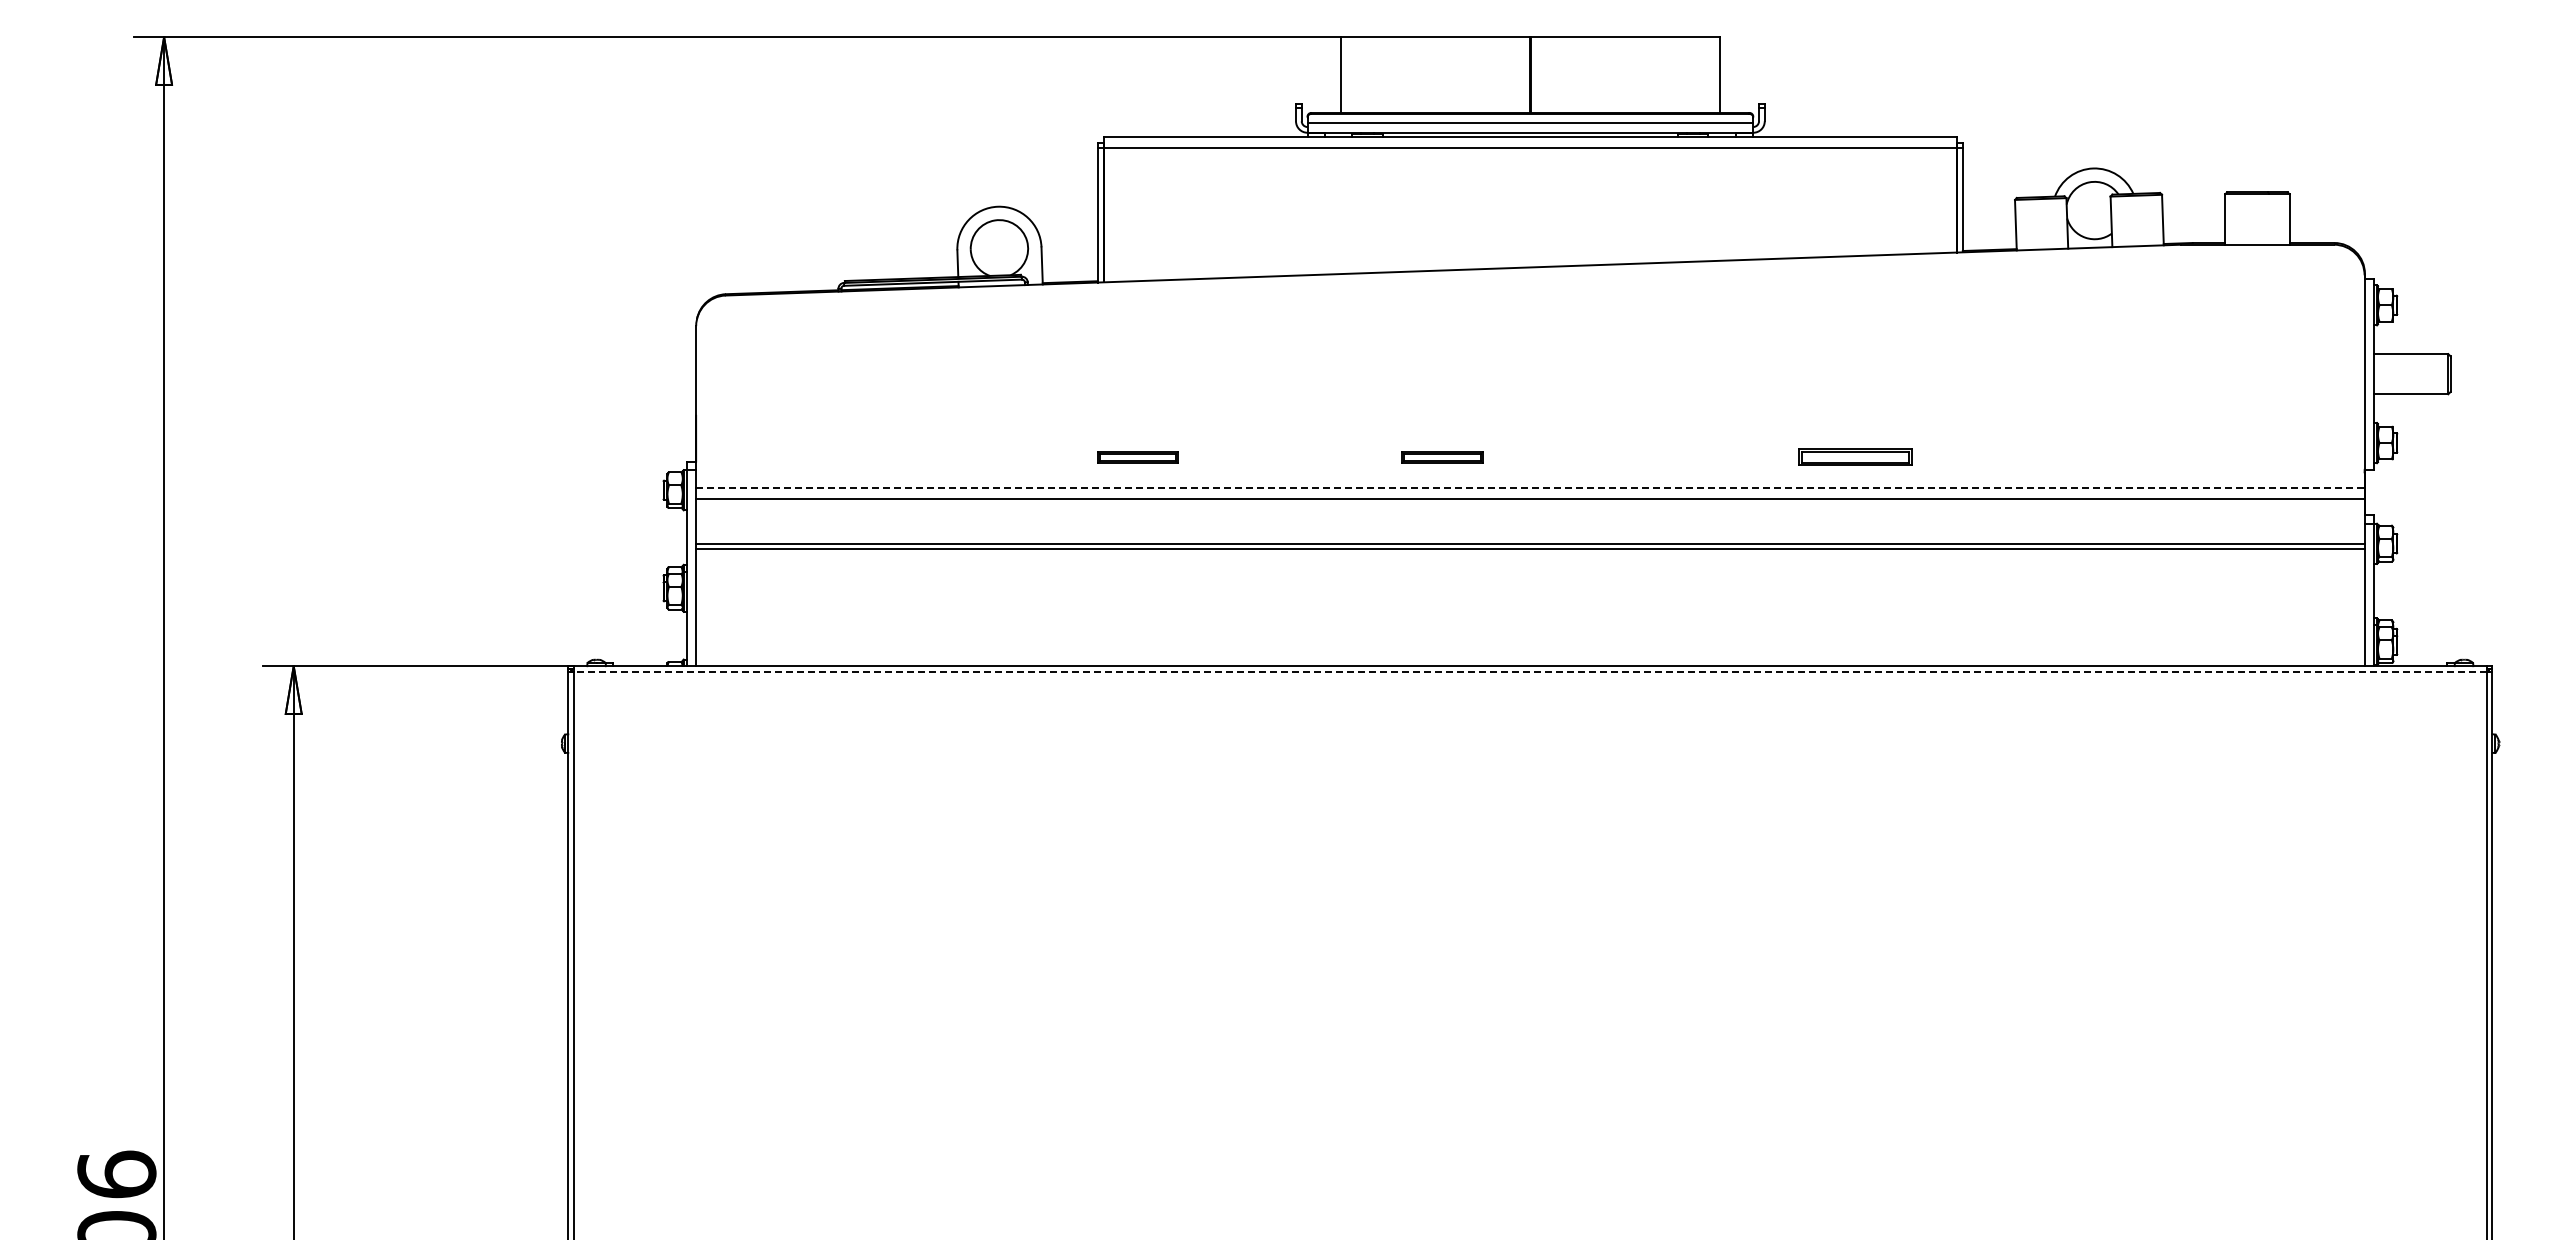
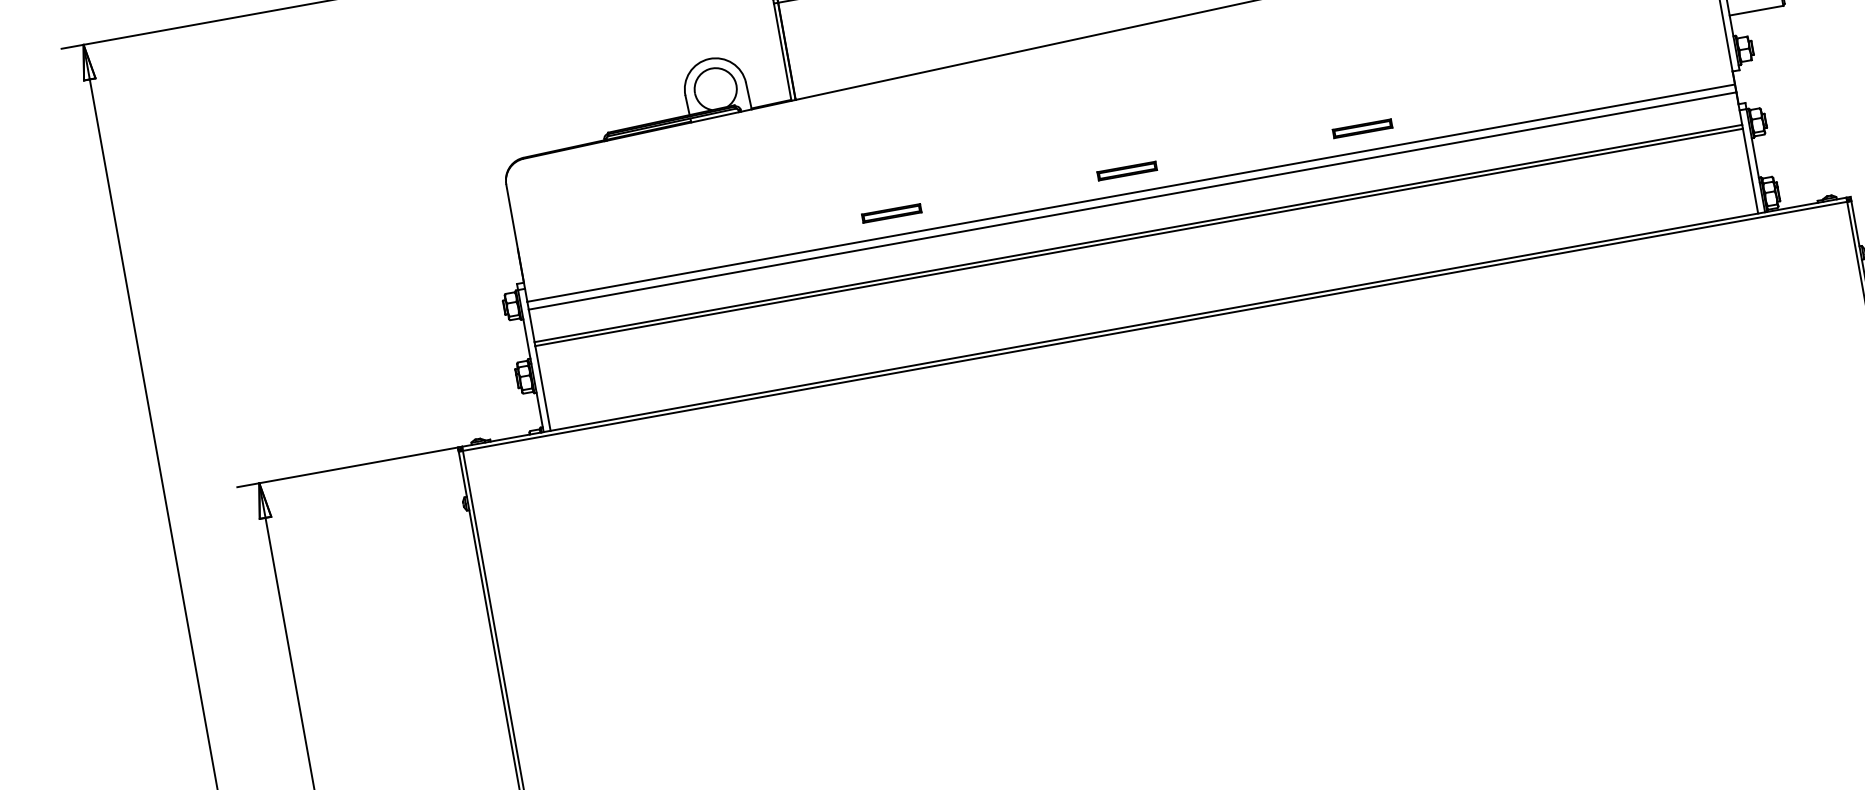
part: (1137, 457) -> (891, 213), moved
part: (1442, 457) -> (1127, 171), moved
part: (1855, 457) -> (1362, 128), size x0.71
line: (1530, 487) -> (1131, 192), dashed -> solid
line: (1529, 671) -> (1154, 326), dashed -> solid

